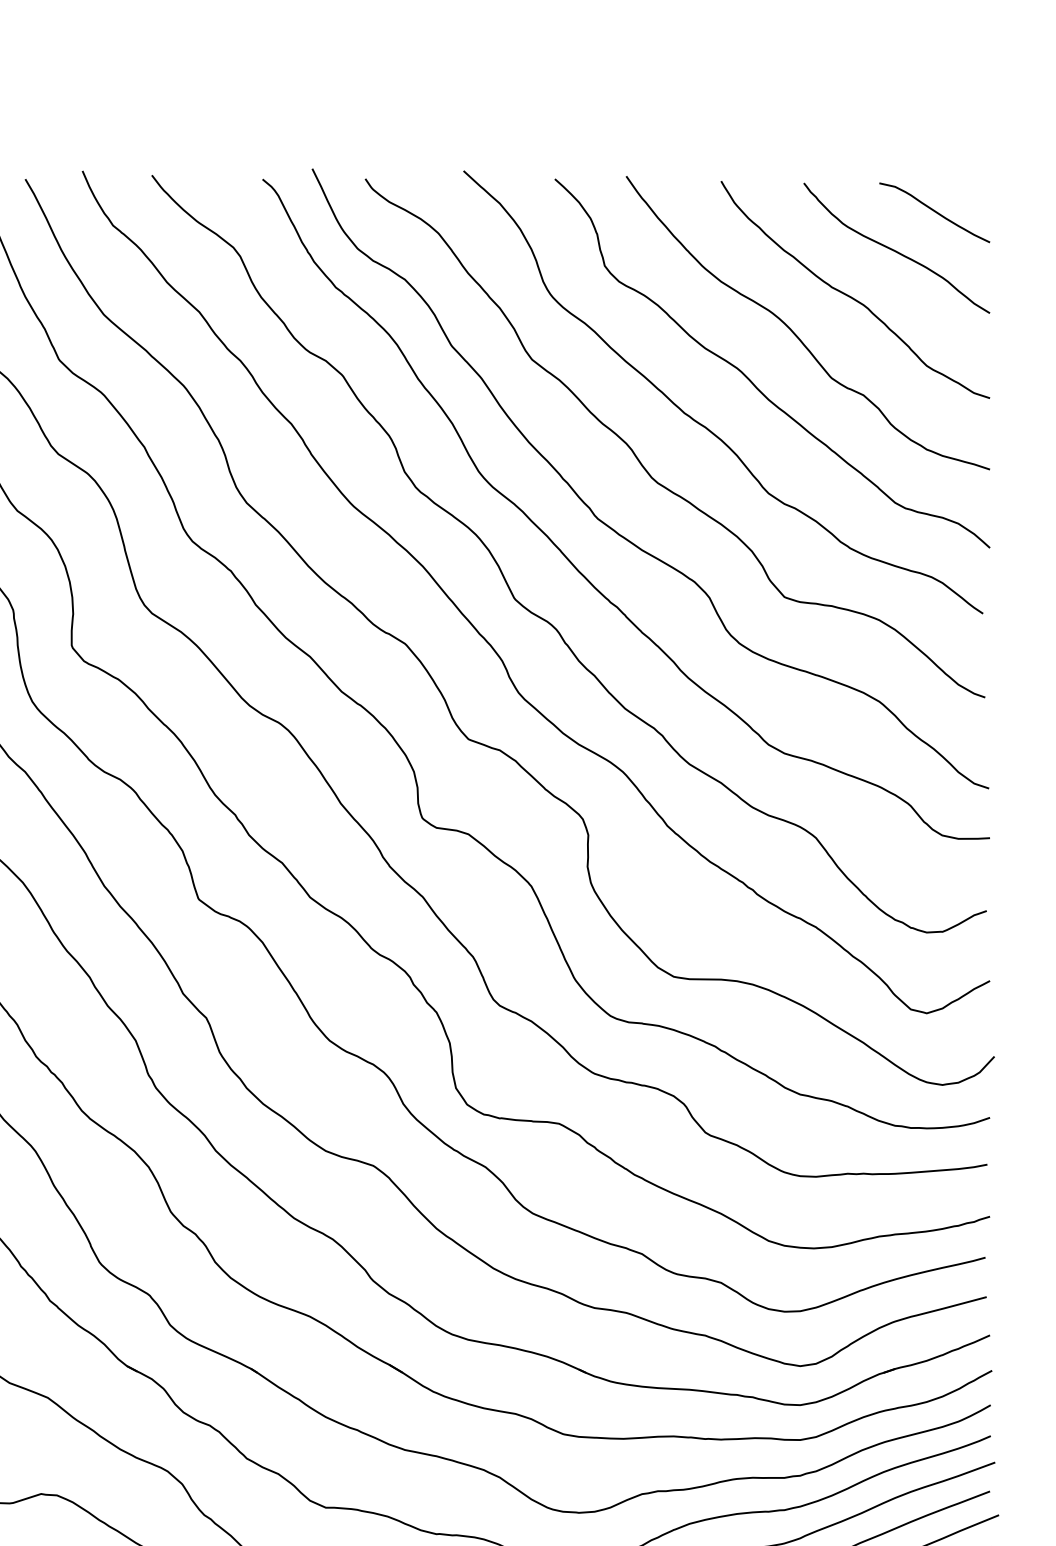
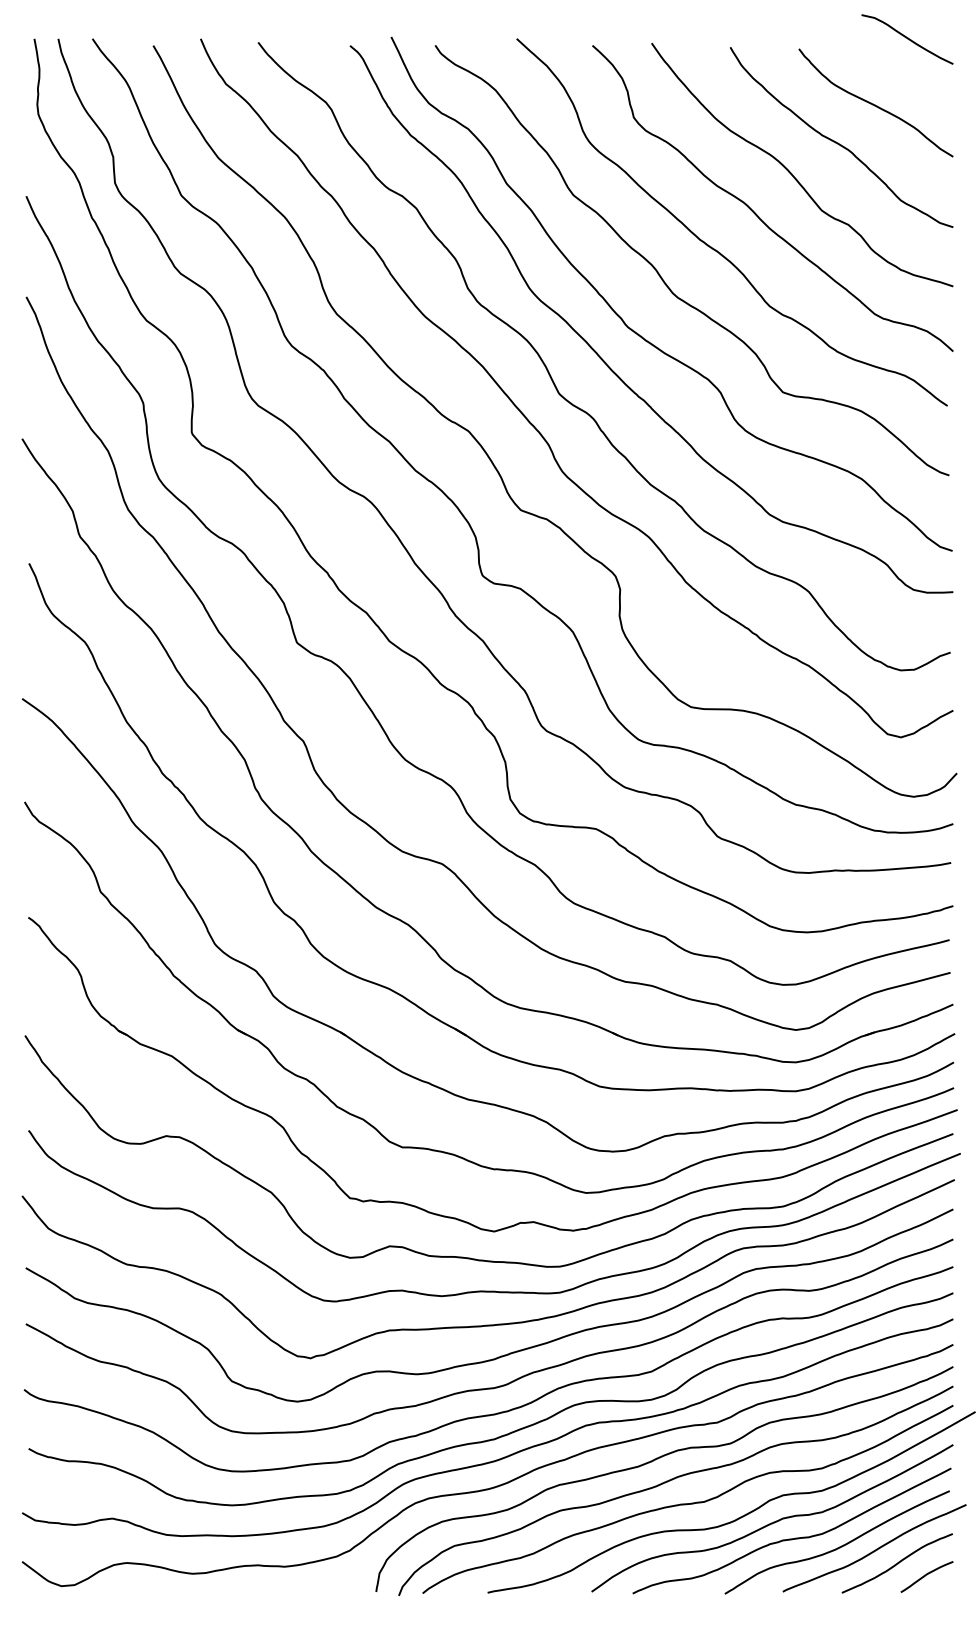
curve: (934, 212) -> (907, 39), moved

